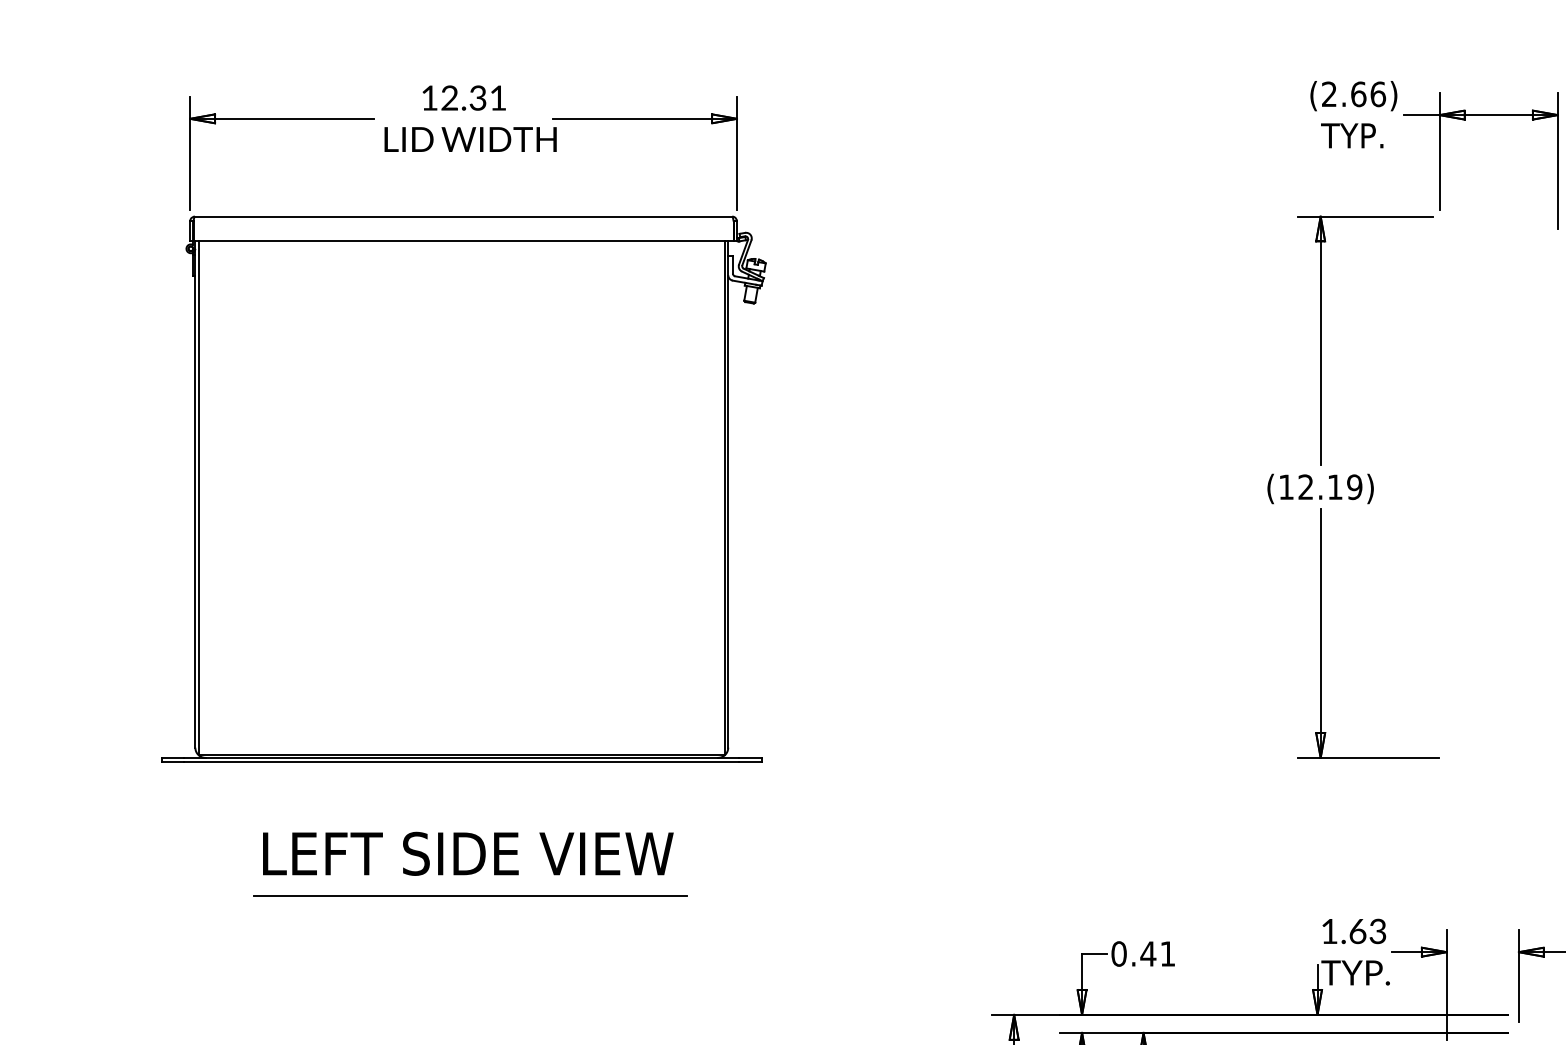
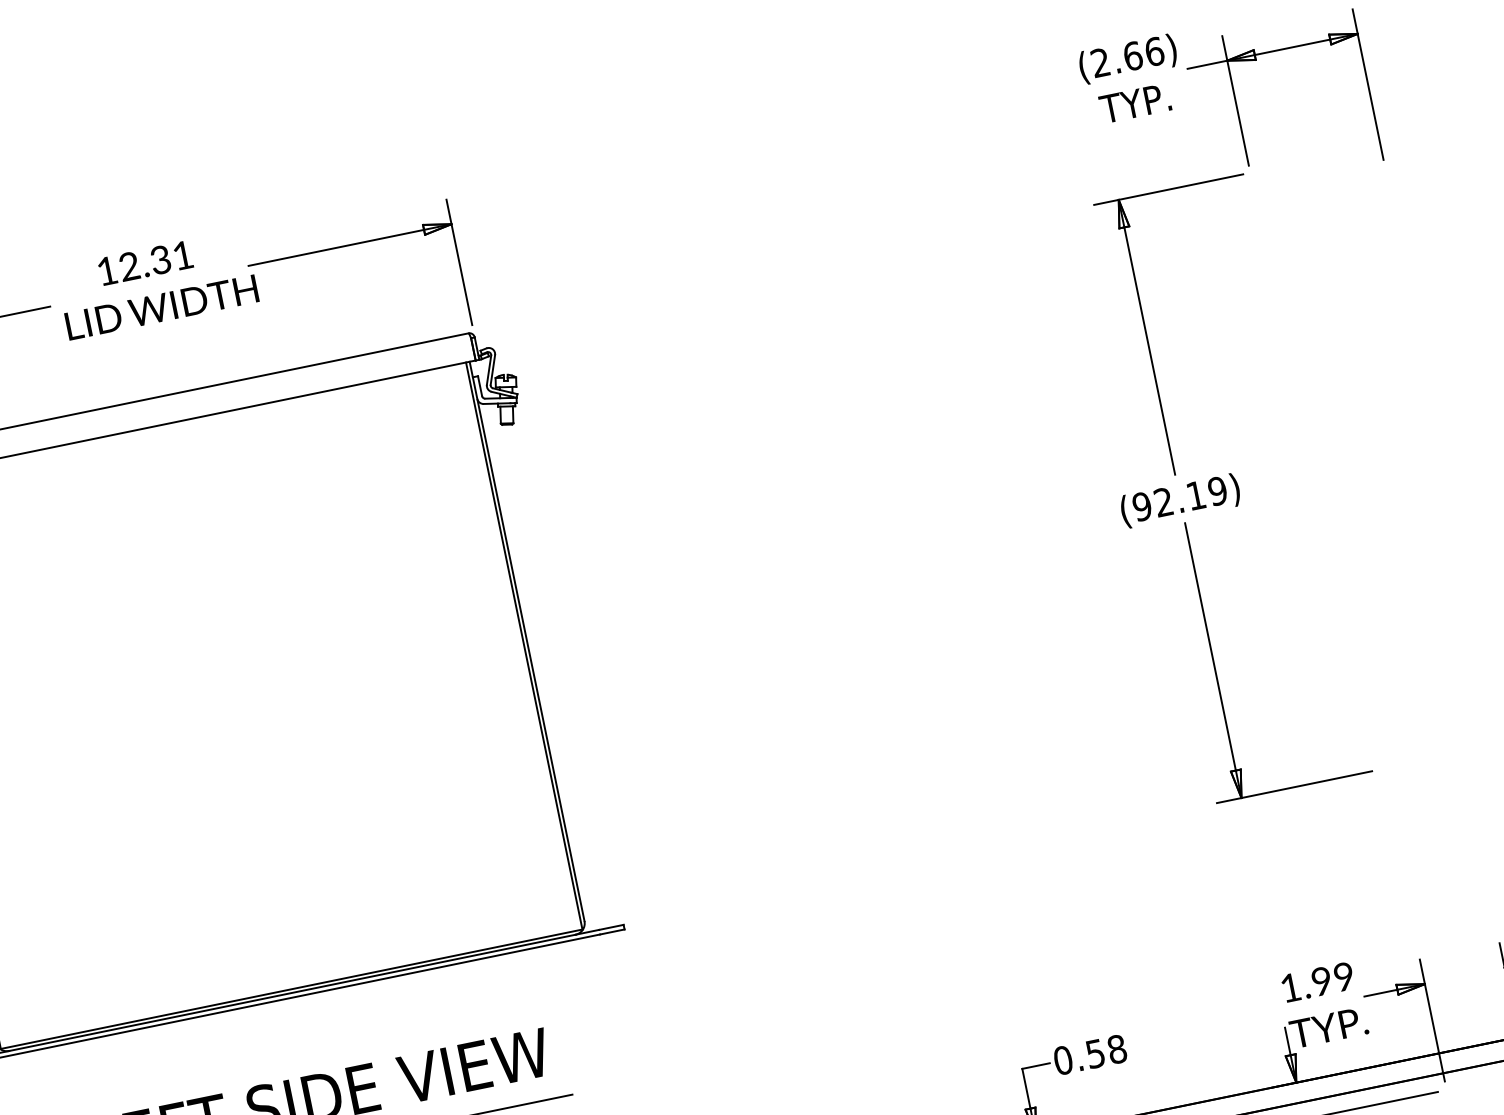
text: (1286, 487) -> (1142, 506), (12.19) -> (92.19)
text: (1367, 931) -> (1332, 979), 1.63 -> 1.99
text: (1157, 953) -> (1105, 1051), 0.41 -> 0.58

